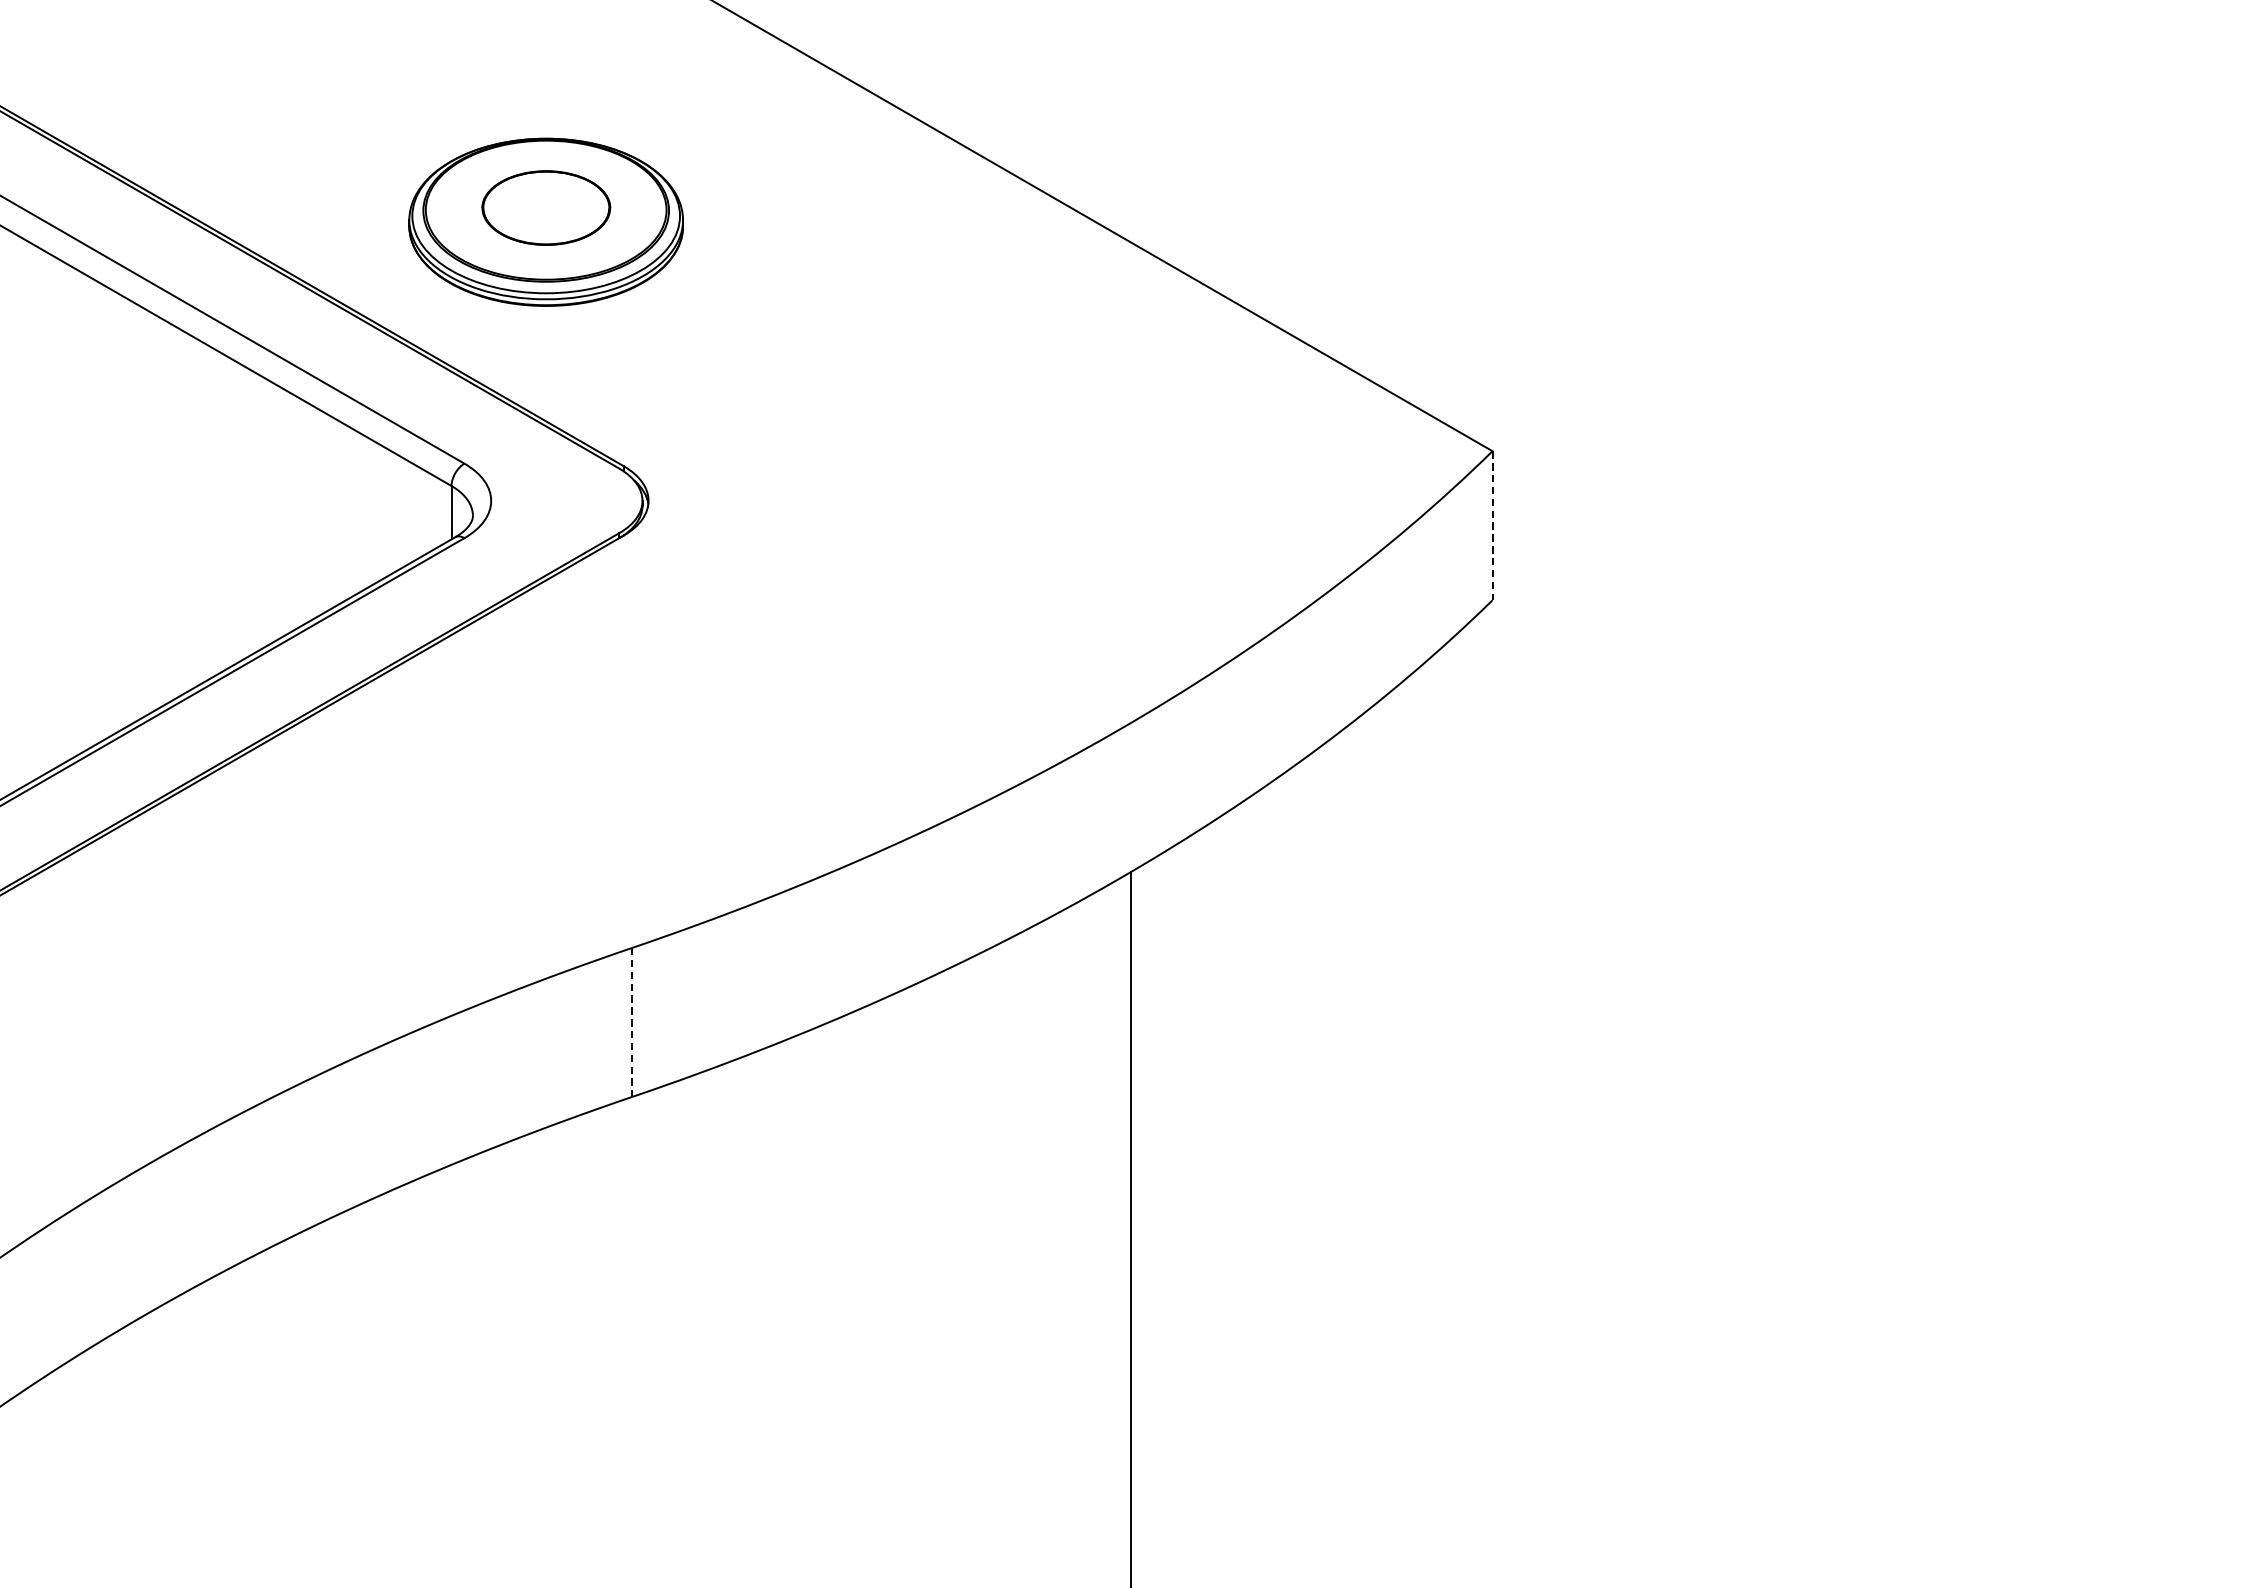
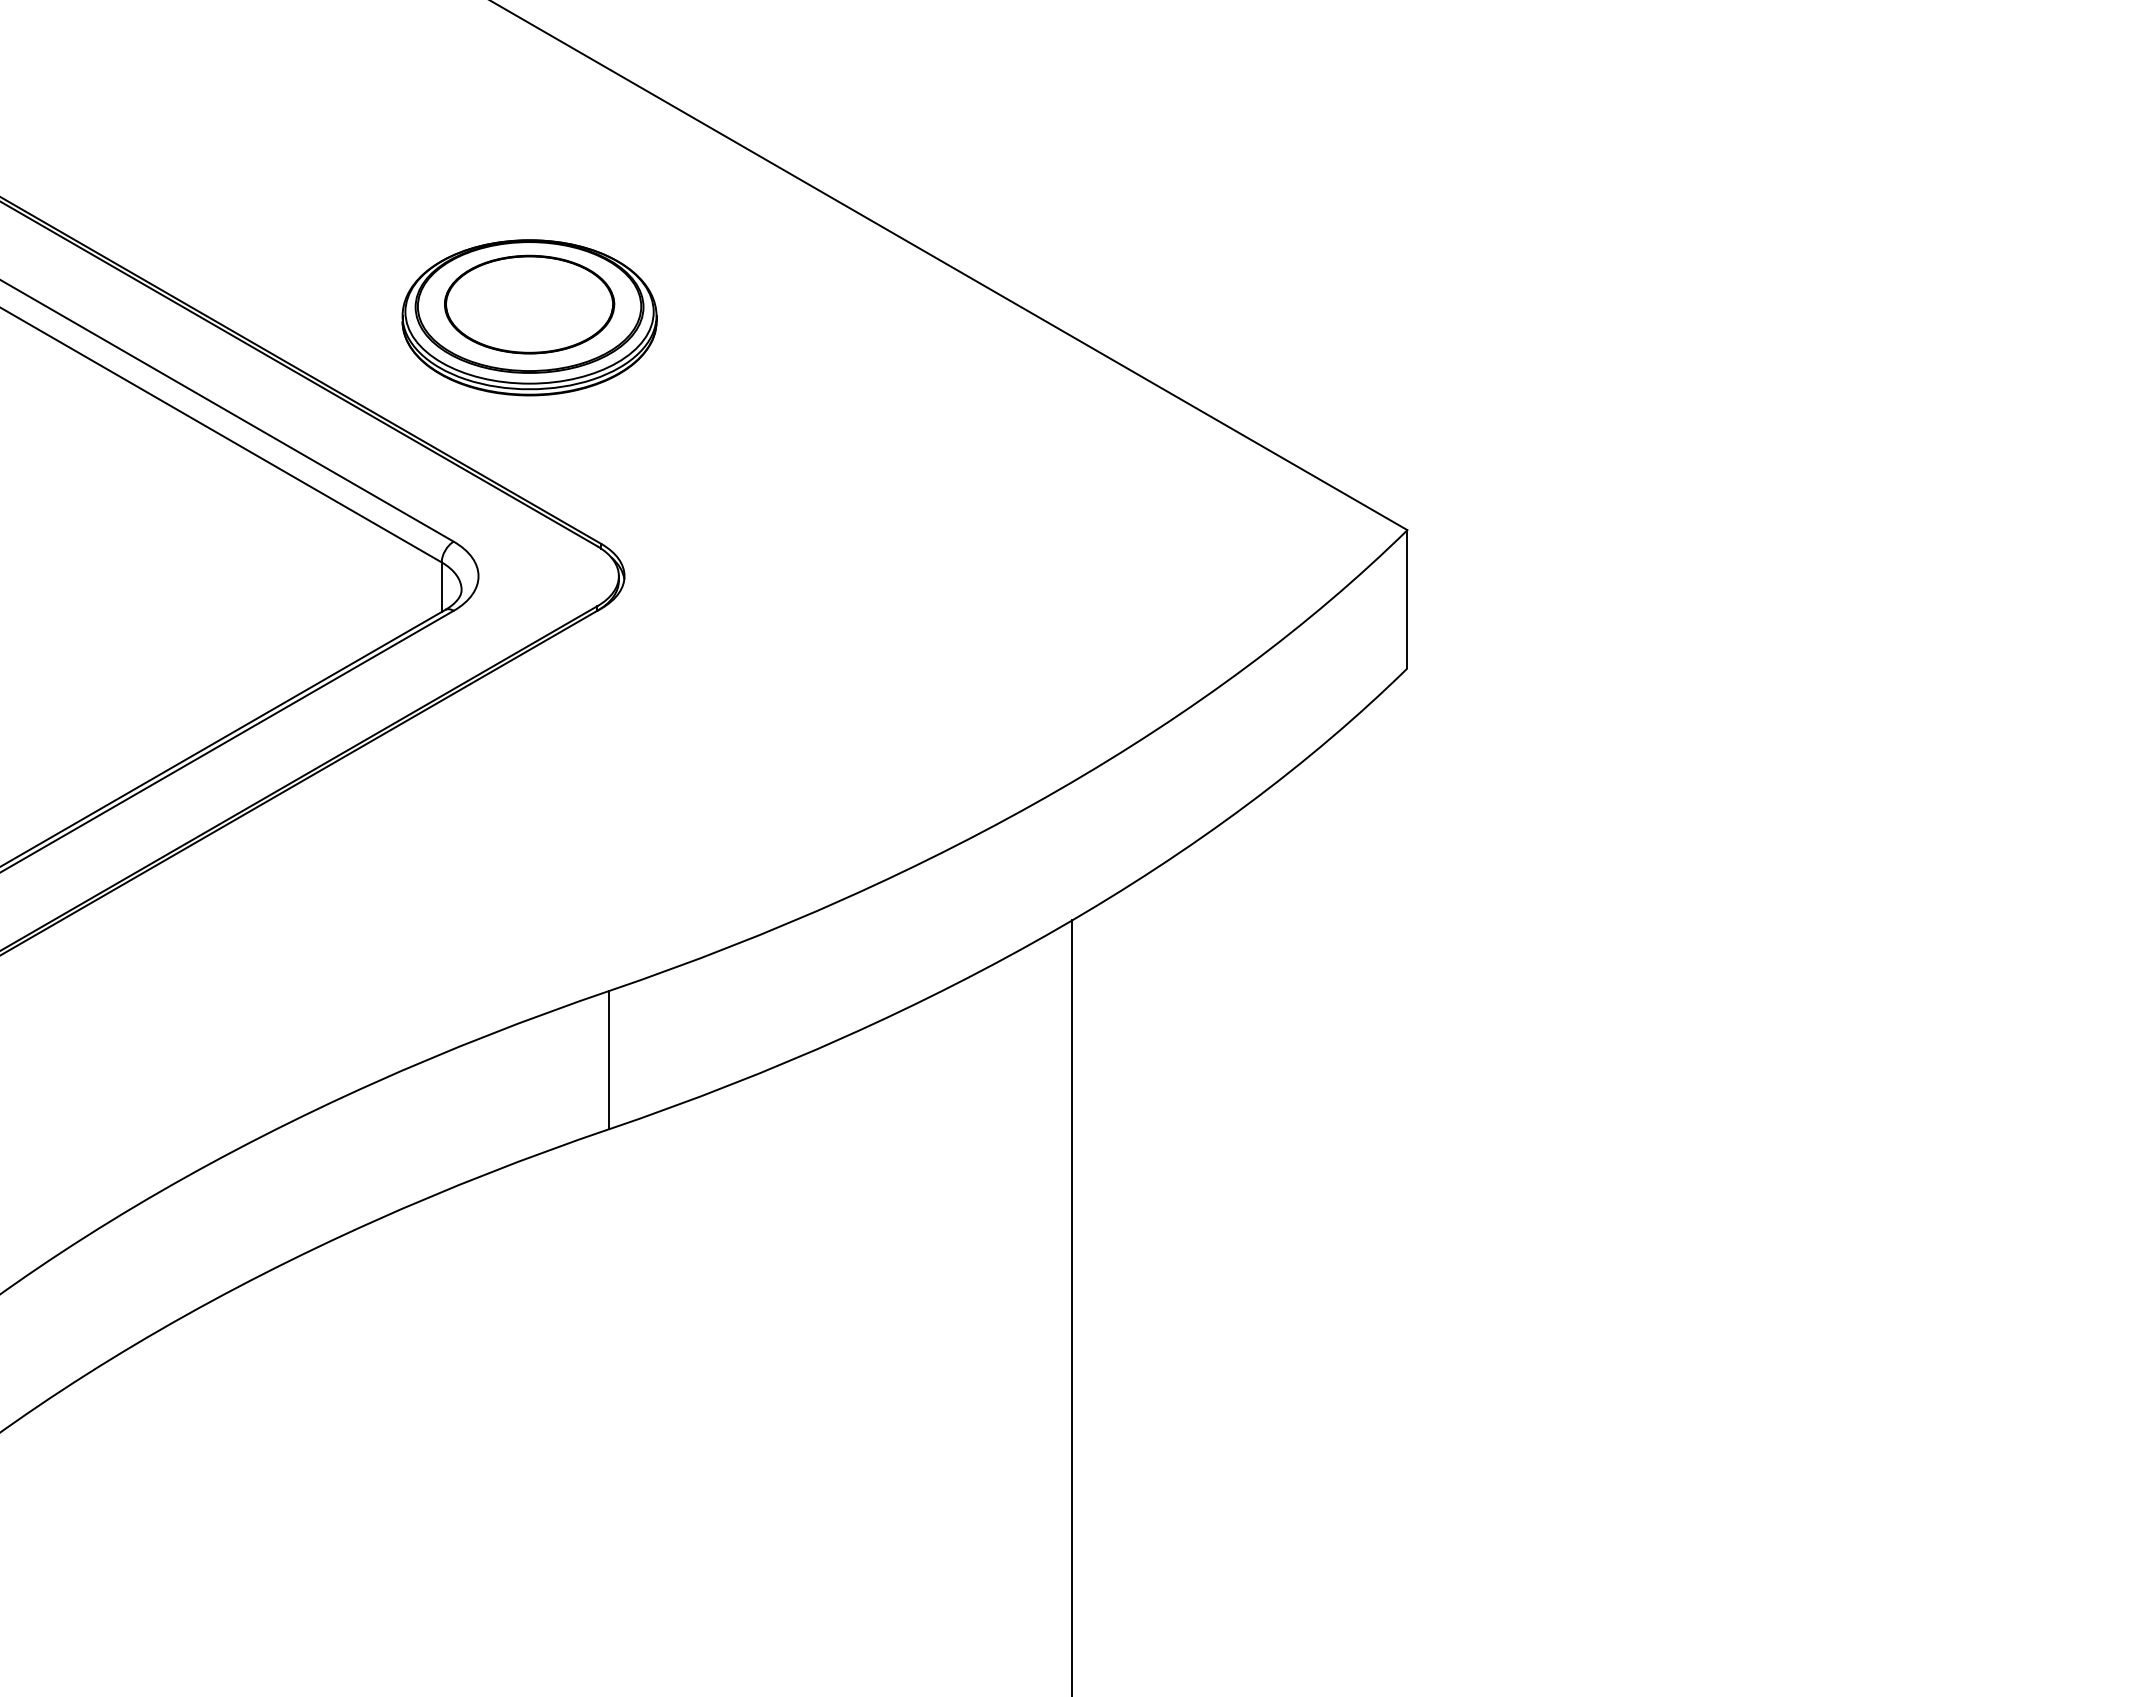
part: (546, 207) -> (529, 304), size x1.43
line: (1492, 525) -> (1407, 599), dashed -> solid
line: (632, 1022) -> (609, 1060), dashed -> solid

